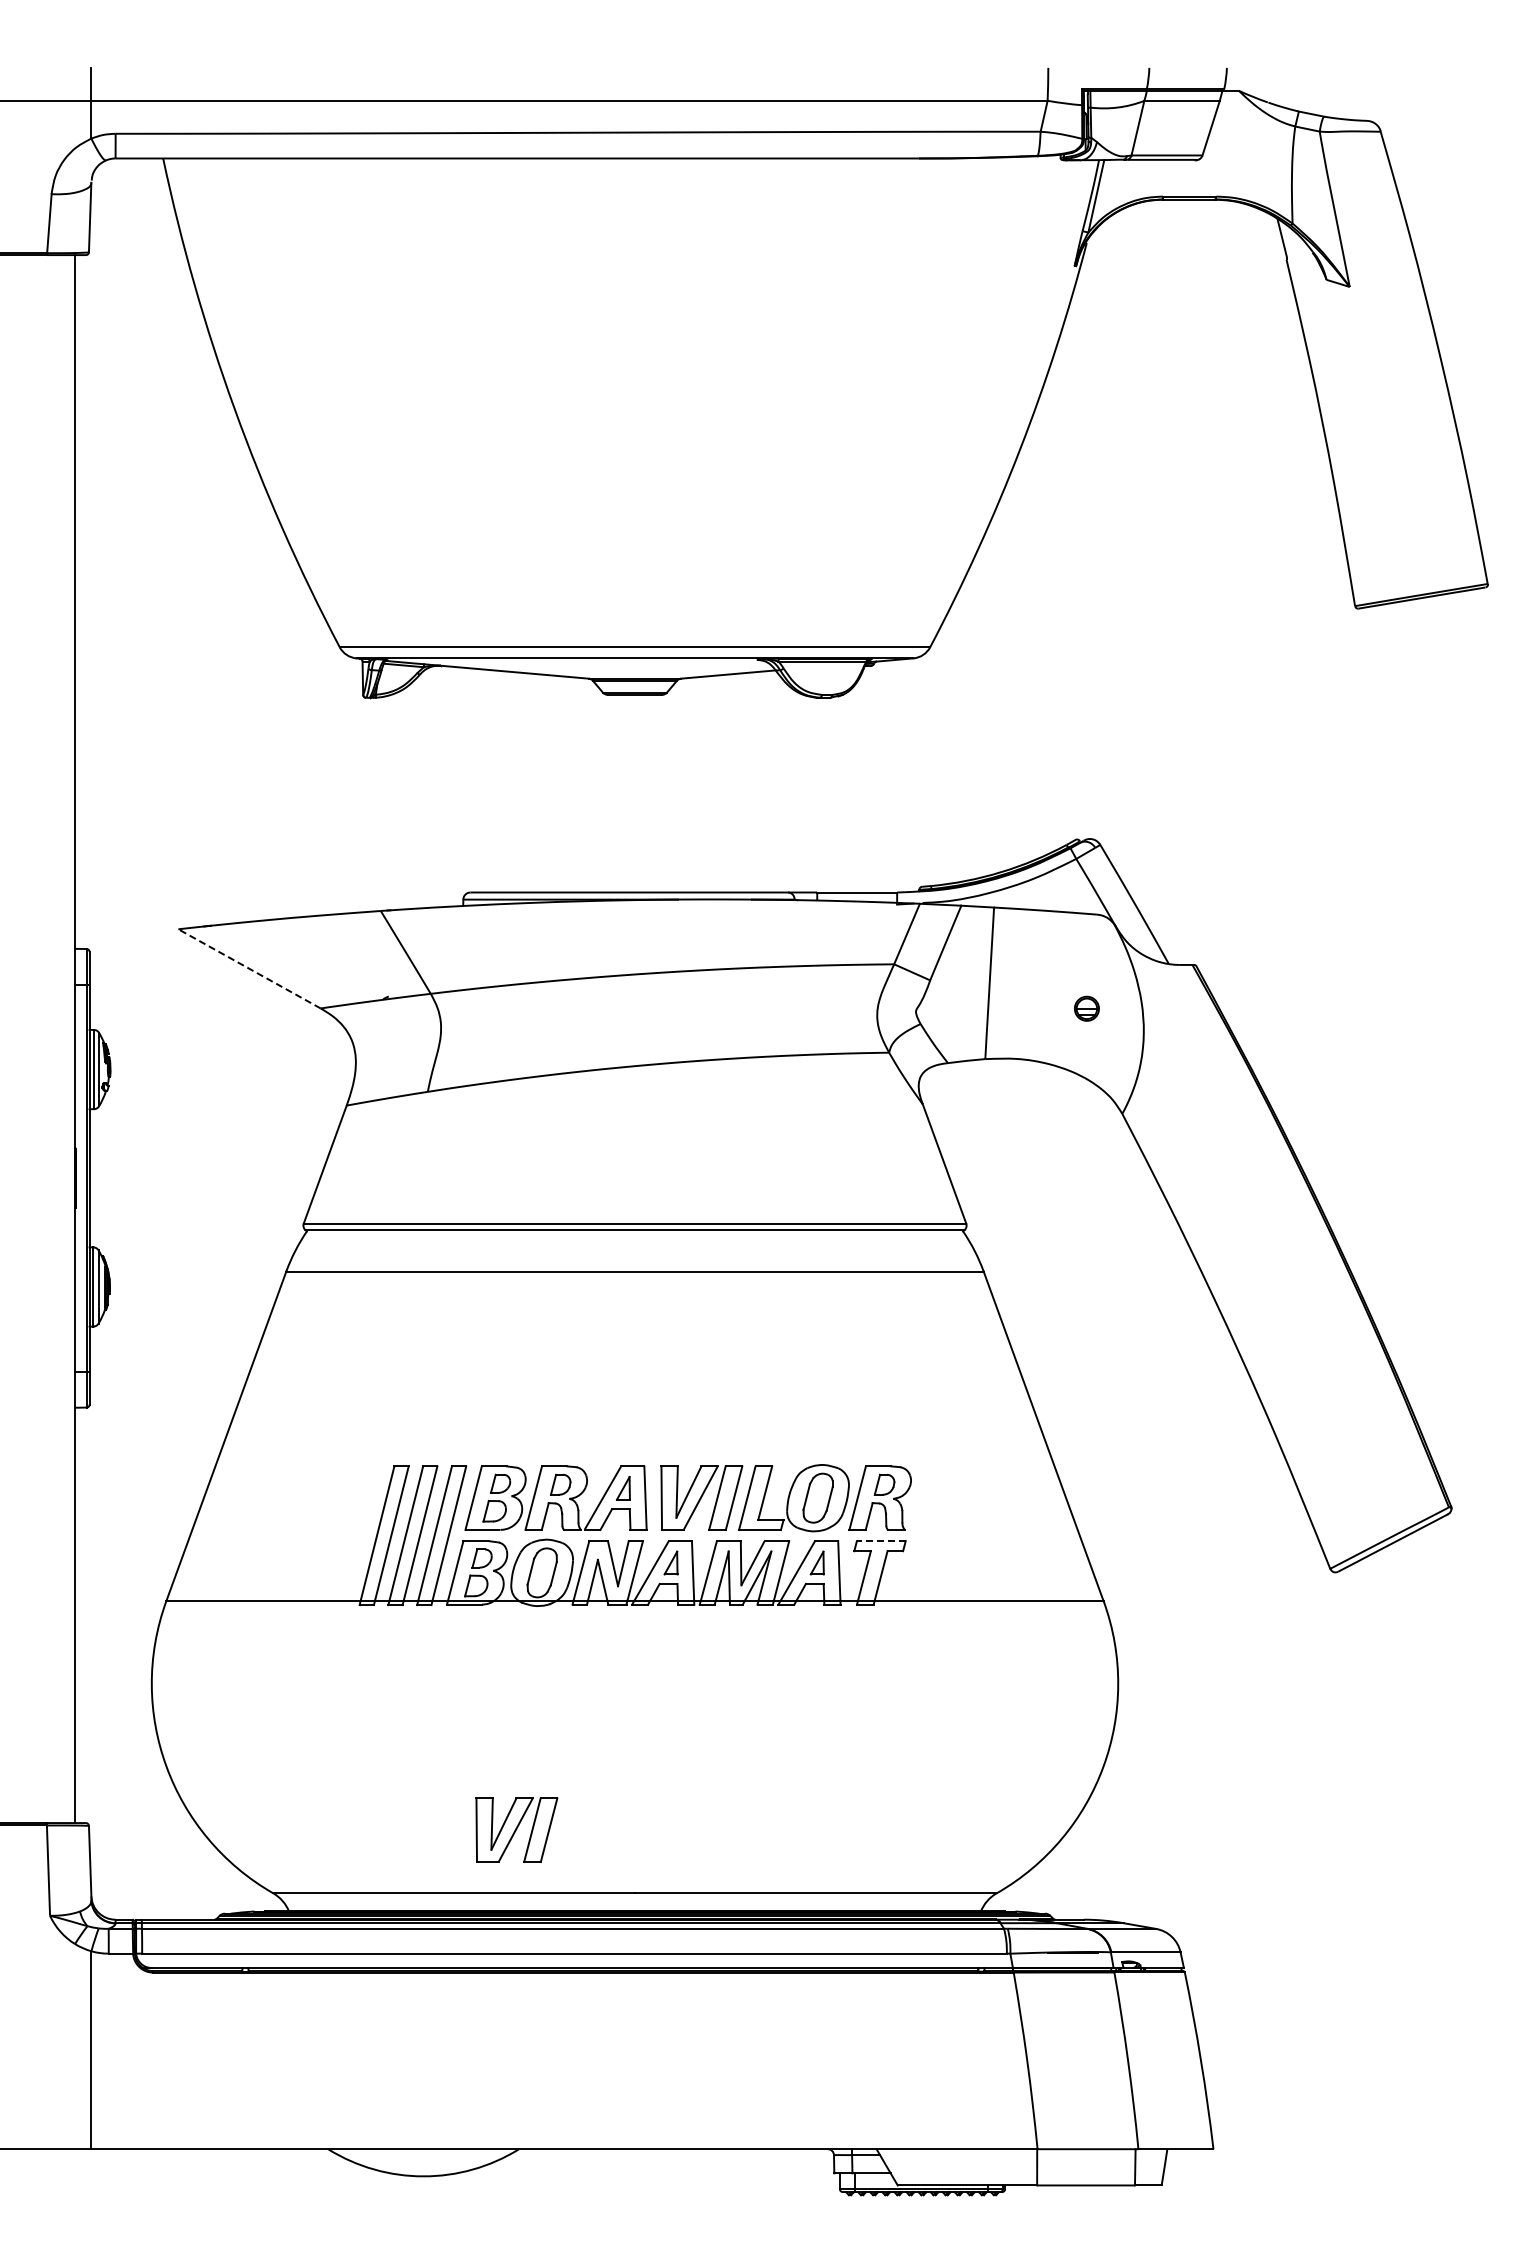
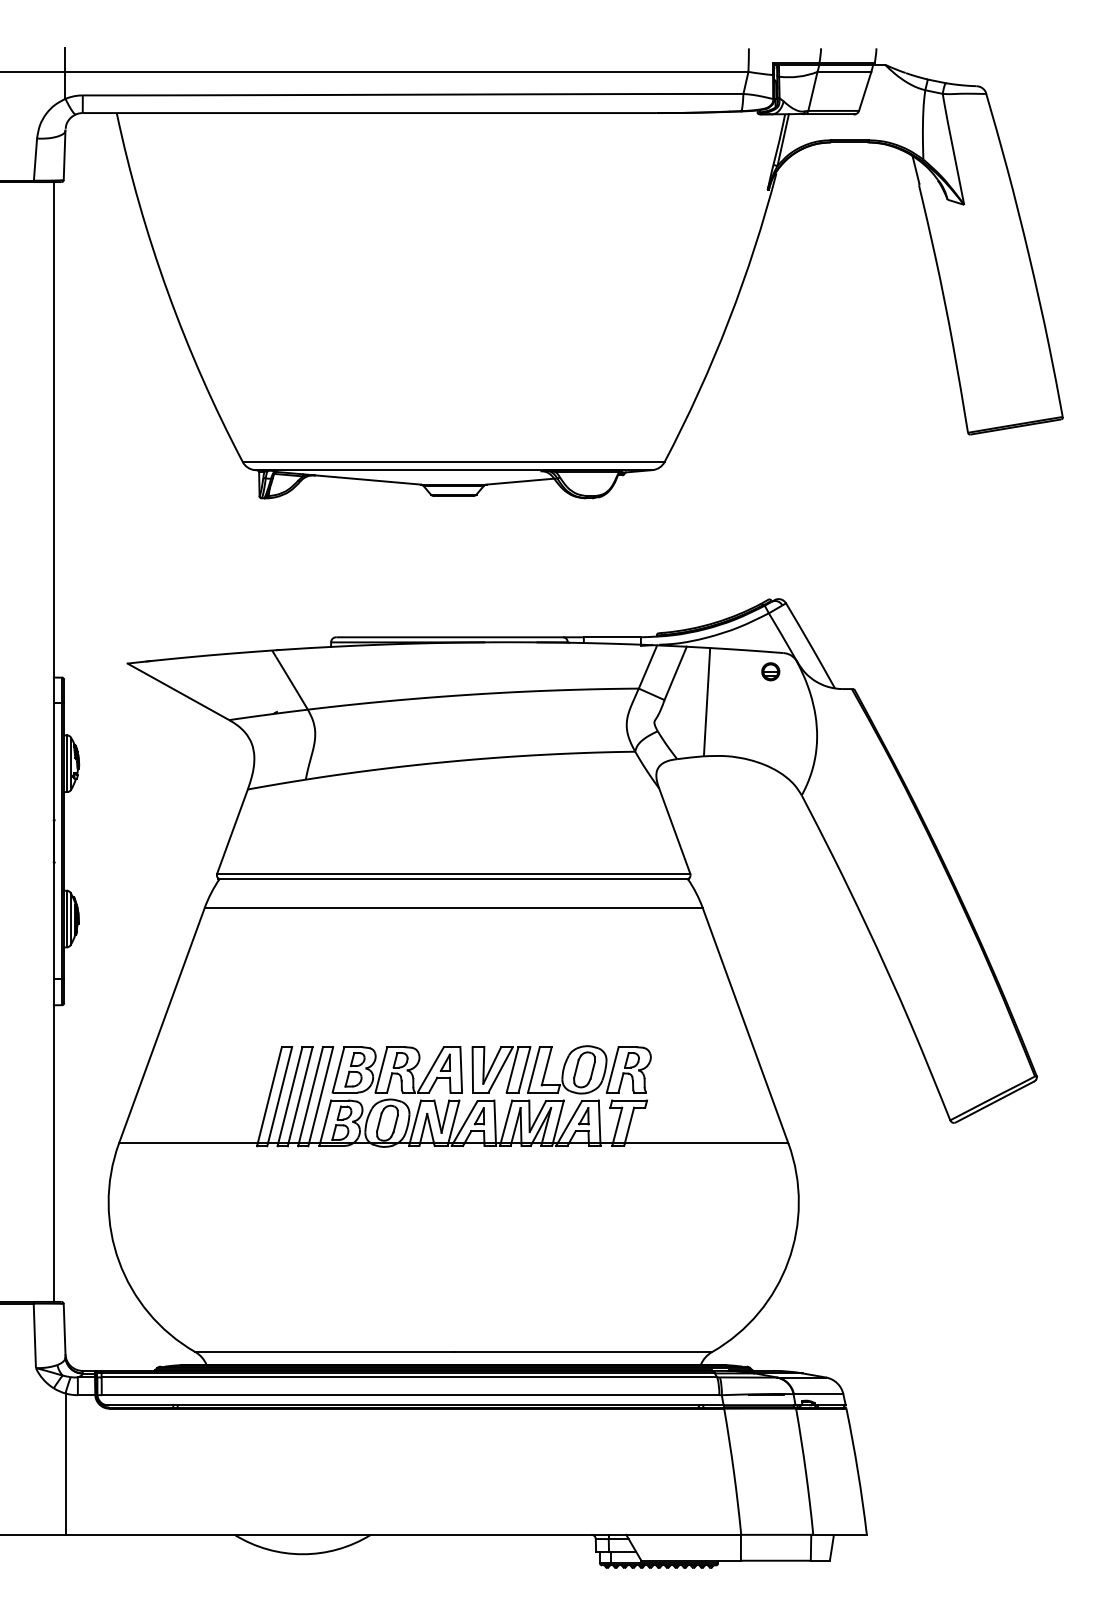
line: (249, 968) -> (178, 691), dashed -> solid
part: (1086, 1008) -> (770, 671), moved
line: (880, 1541) -> (629, 1100), dashed -> solid
part: (516, 1829) -> (369, 1306), removed

